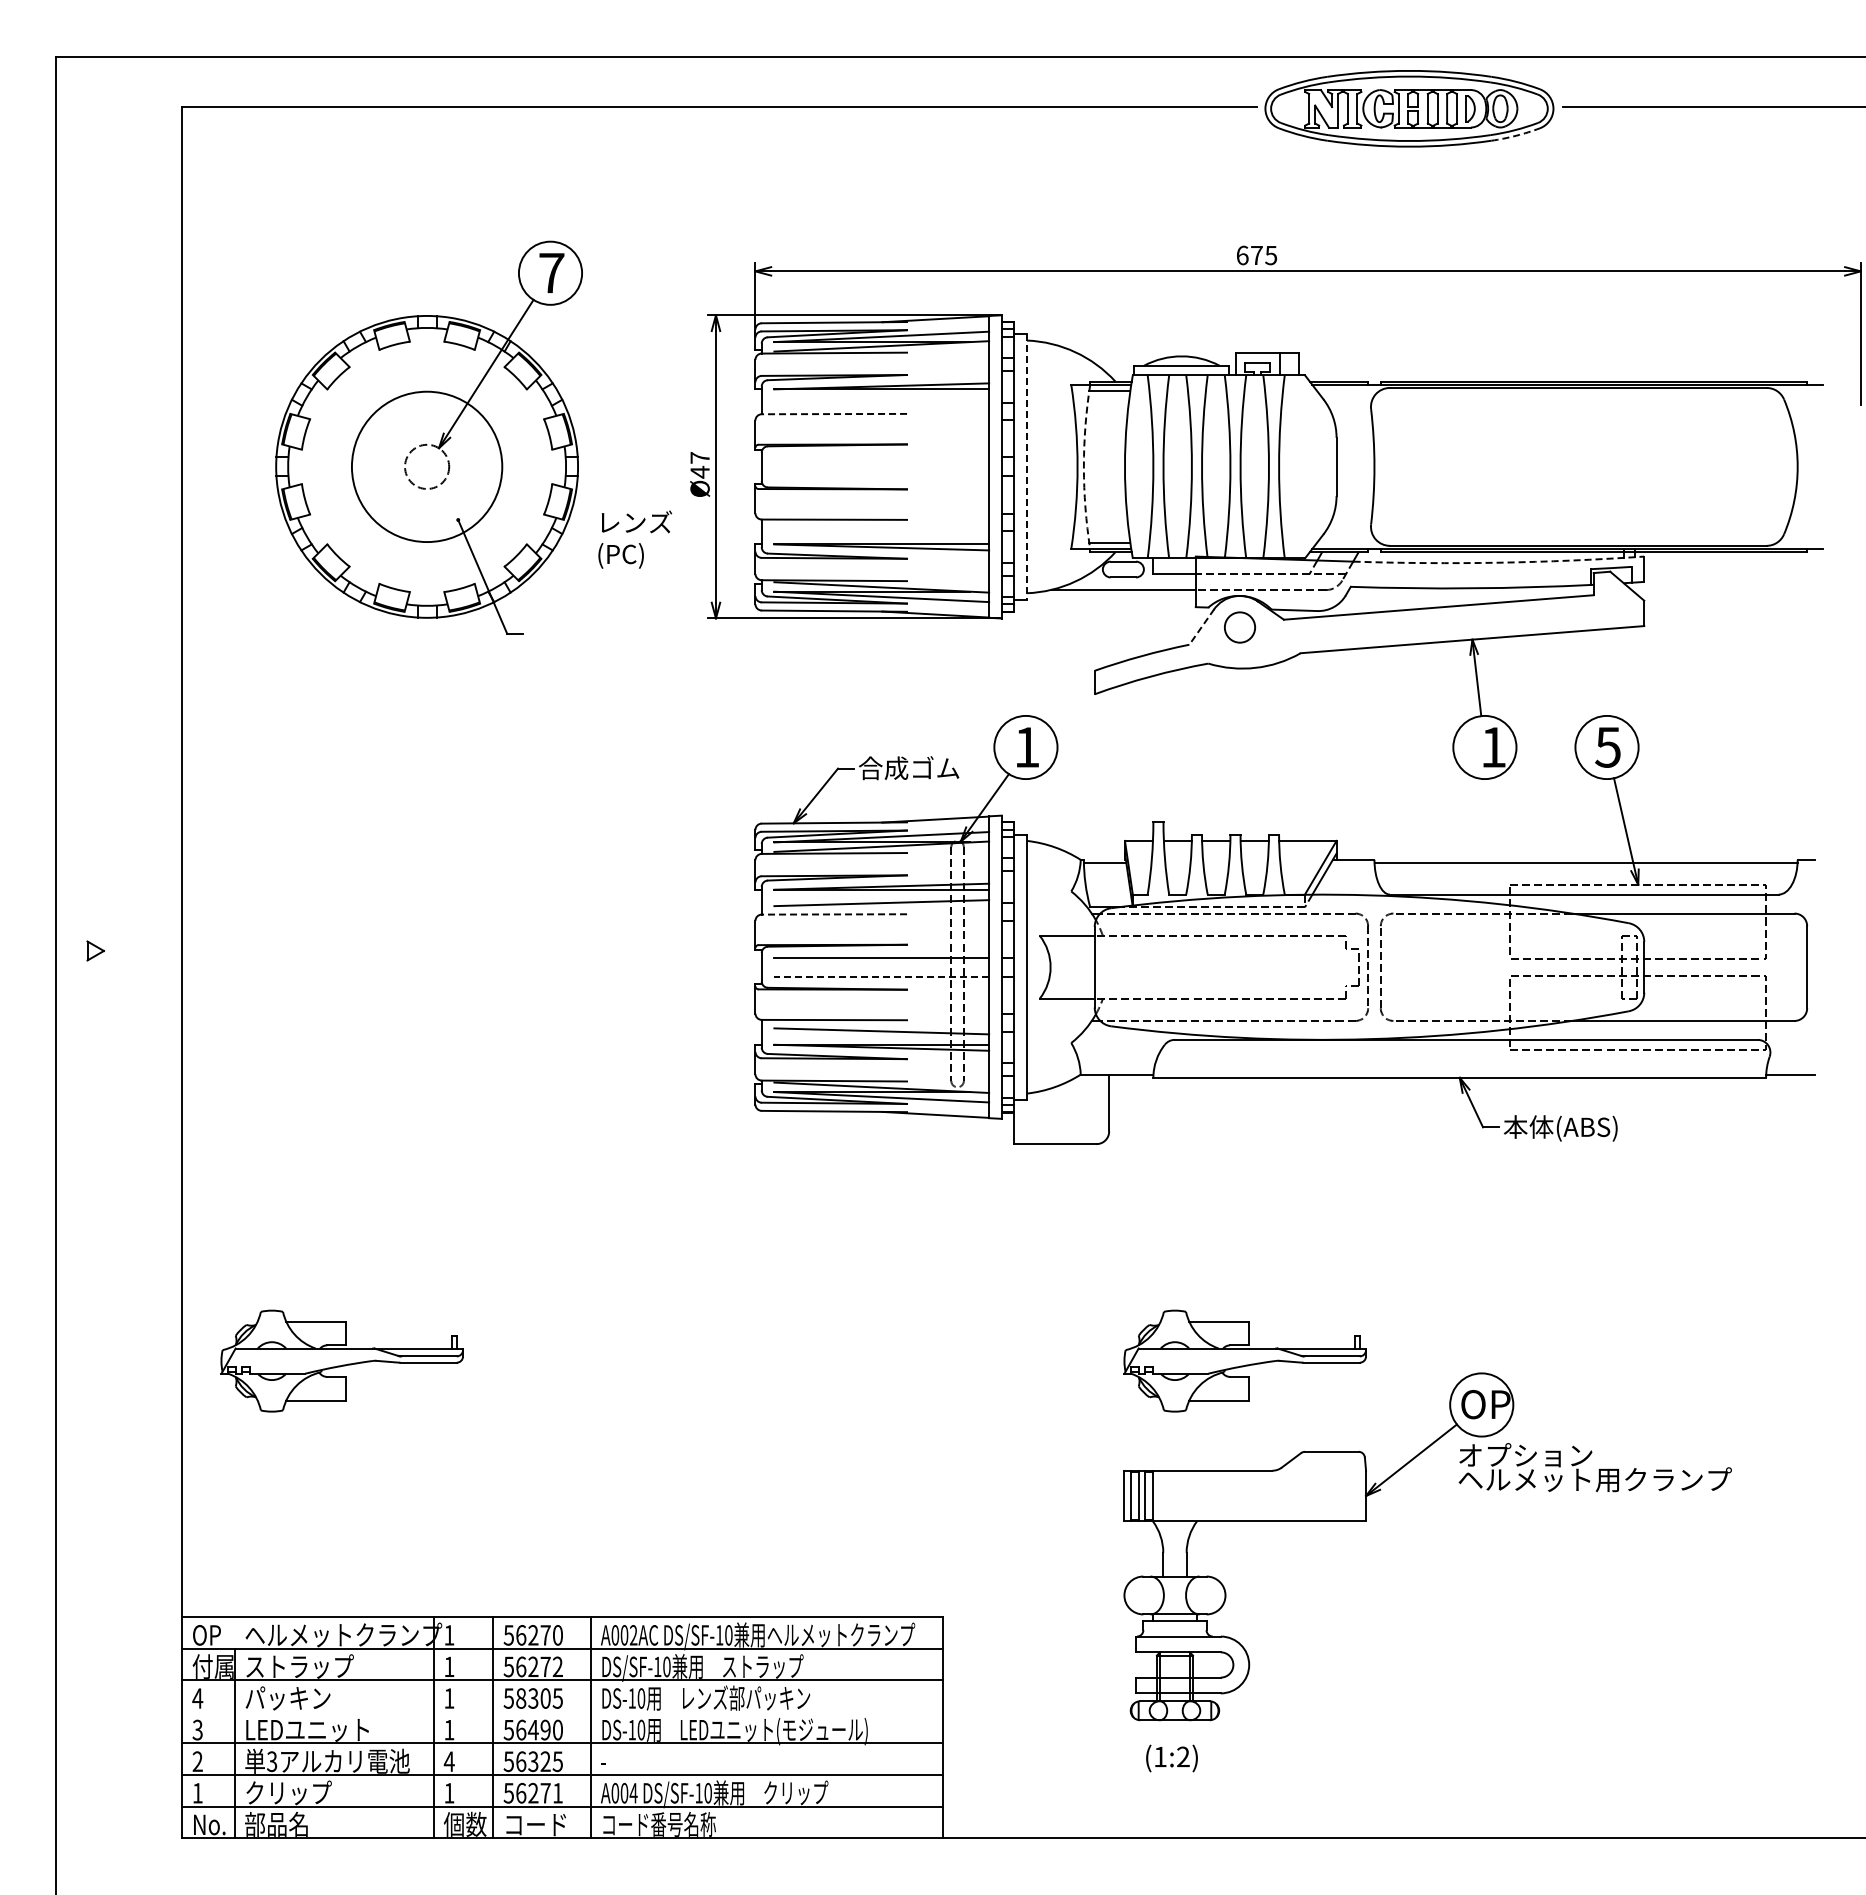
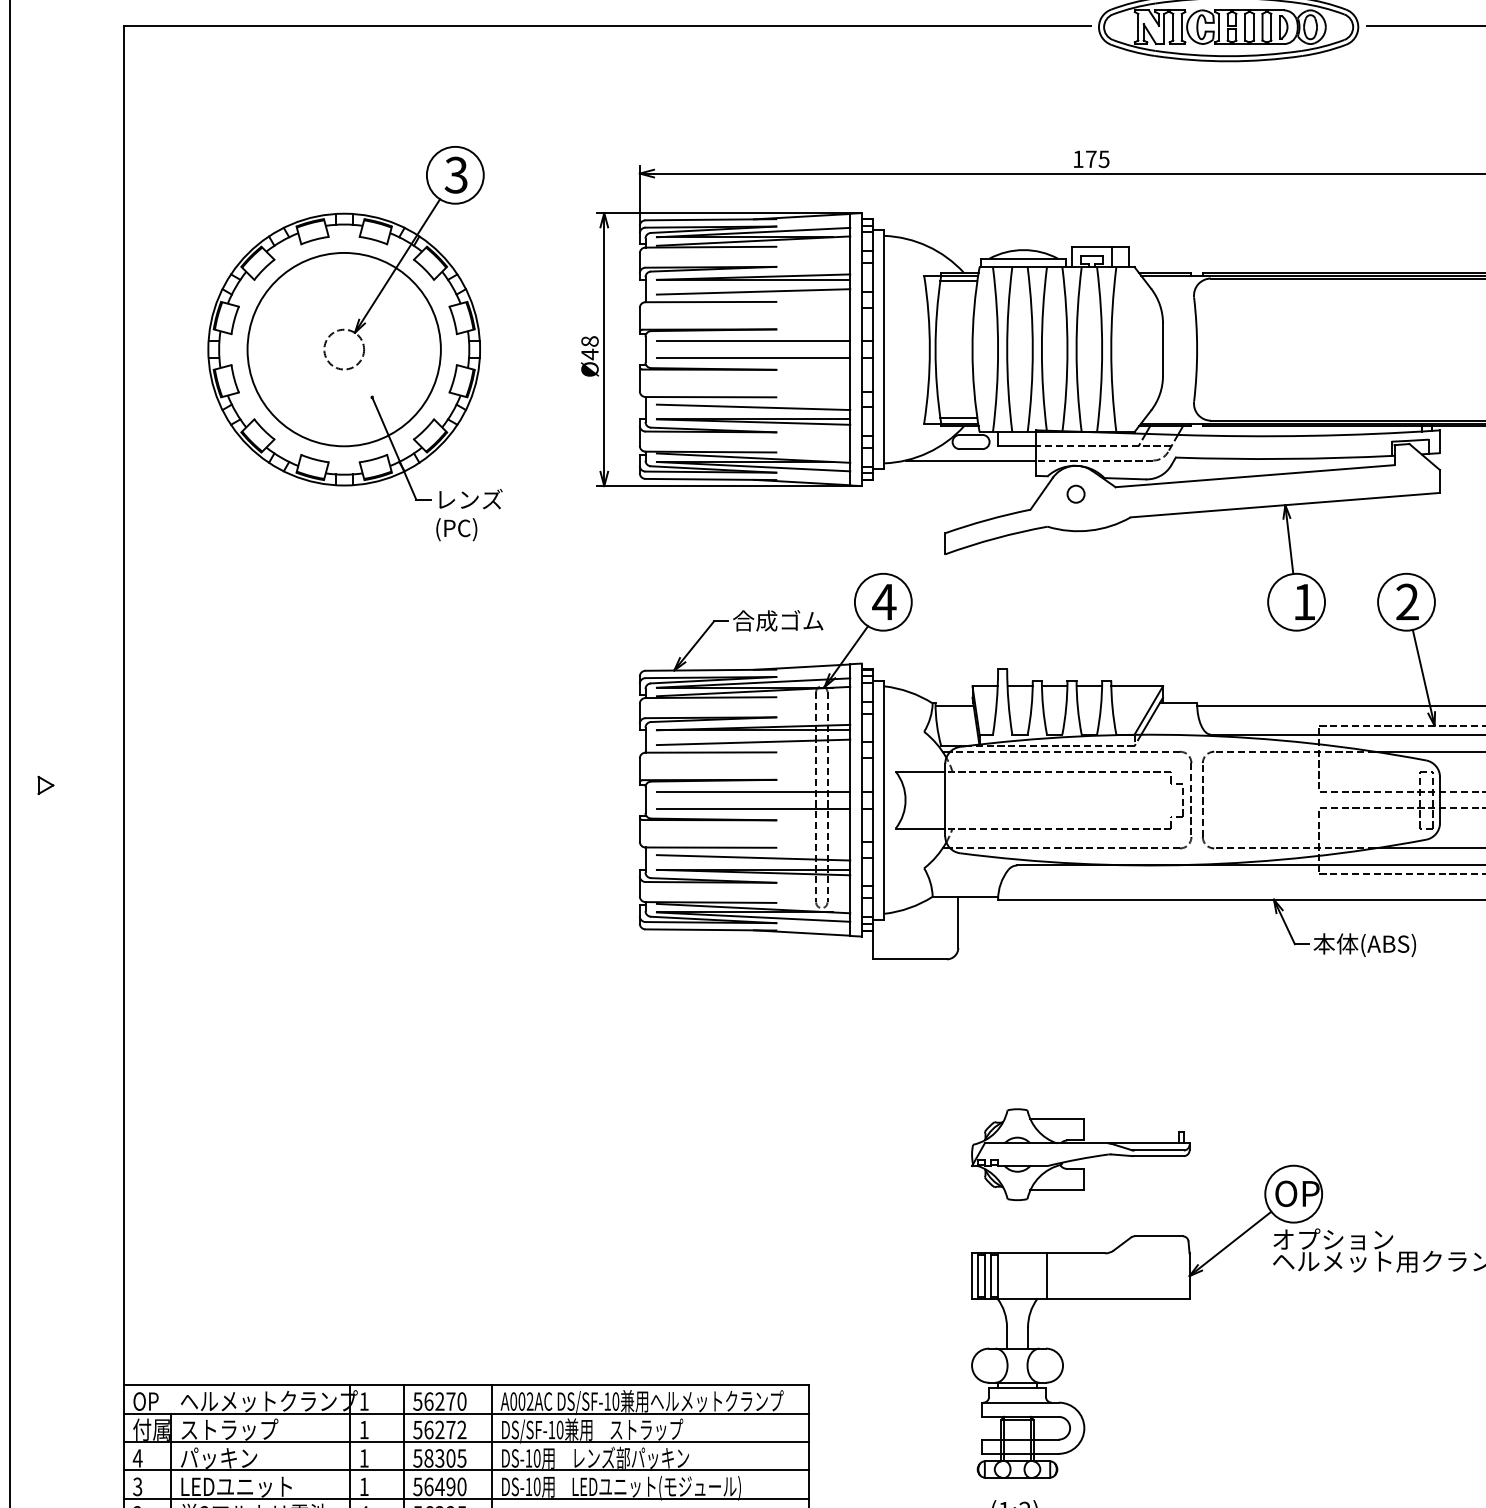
arc: (1516, 135) -> (1325, 51), dashed -> solid
text: (1242, 255) -> (1078, 159), 675 -> 175
text: (551, 272) -> (456, 174), 7 -> 3
line: (881, 402) -> (753, 291), added
line: (834, 414) -> (711, 302), dashed -> solid
text: (699, 457) -> (589, 341), Ø47 -> Ø48
line: (881, 457) -> (753, 341), added
circle: (426, 466) -> (343, 349), size x1.43
line: (1027, 466) -> (884, 349), dashed -> solid
arc: (1083, 466) -> (935, 349), dashed -> solid
line: (881, 476) -> (753, 358), added
line: (881, 531) -> (753, 407), added
text: (635, 539) -> (469, 514), moved
arc: (1499, 562) -> (1309, 435), dashed -> solid
line: (1201, 626) -> (1041, 493), dashed -> solid
circle: (1239, 627) -> (1075, 494), size x0.62
text: (1607, 746) -> (1406, 601), 5 -> 2
text: (1026, 747) -> (883, 602), 1 -> 4
line: (834, 914) -> (711, 752), dashed -> solid
line: (881, 976) -> (753, 808), dashed -> solid
part: (341, 1360) -> (267, 1154), removed
line: (1208, 1495) -> (1047, 1275), added
line: (562, 1711) -> (466, 1470), added

